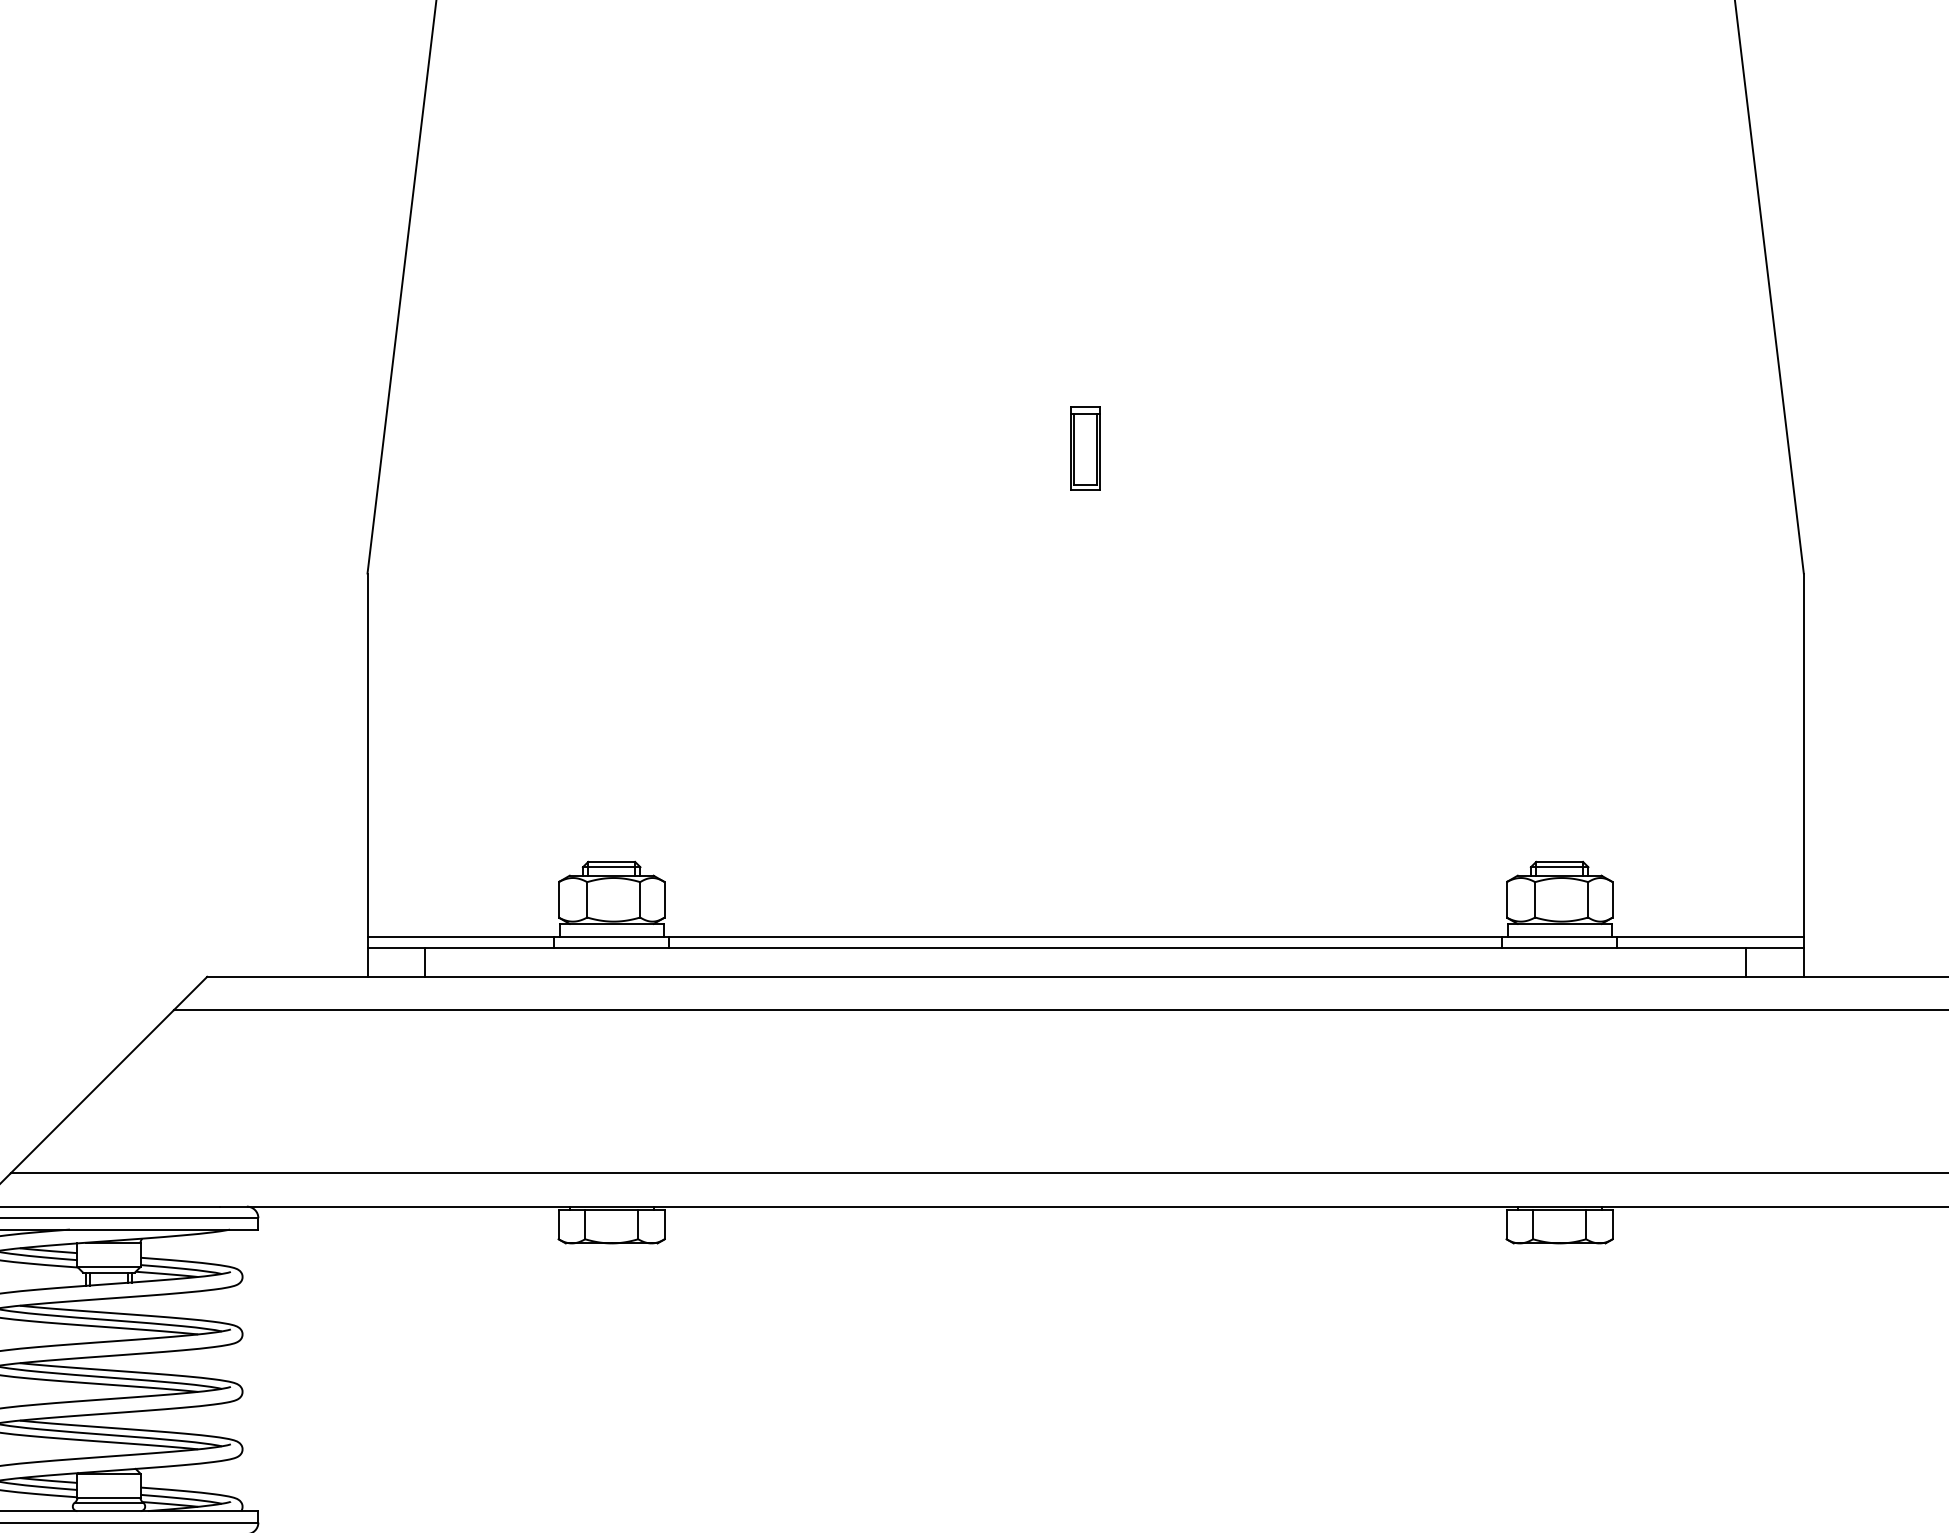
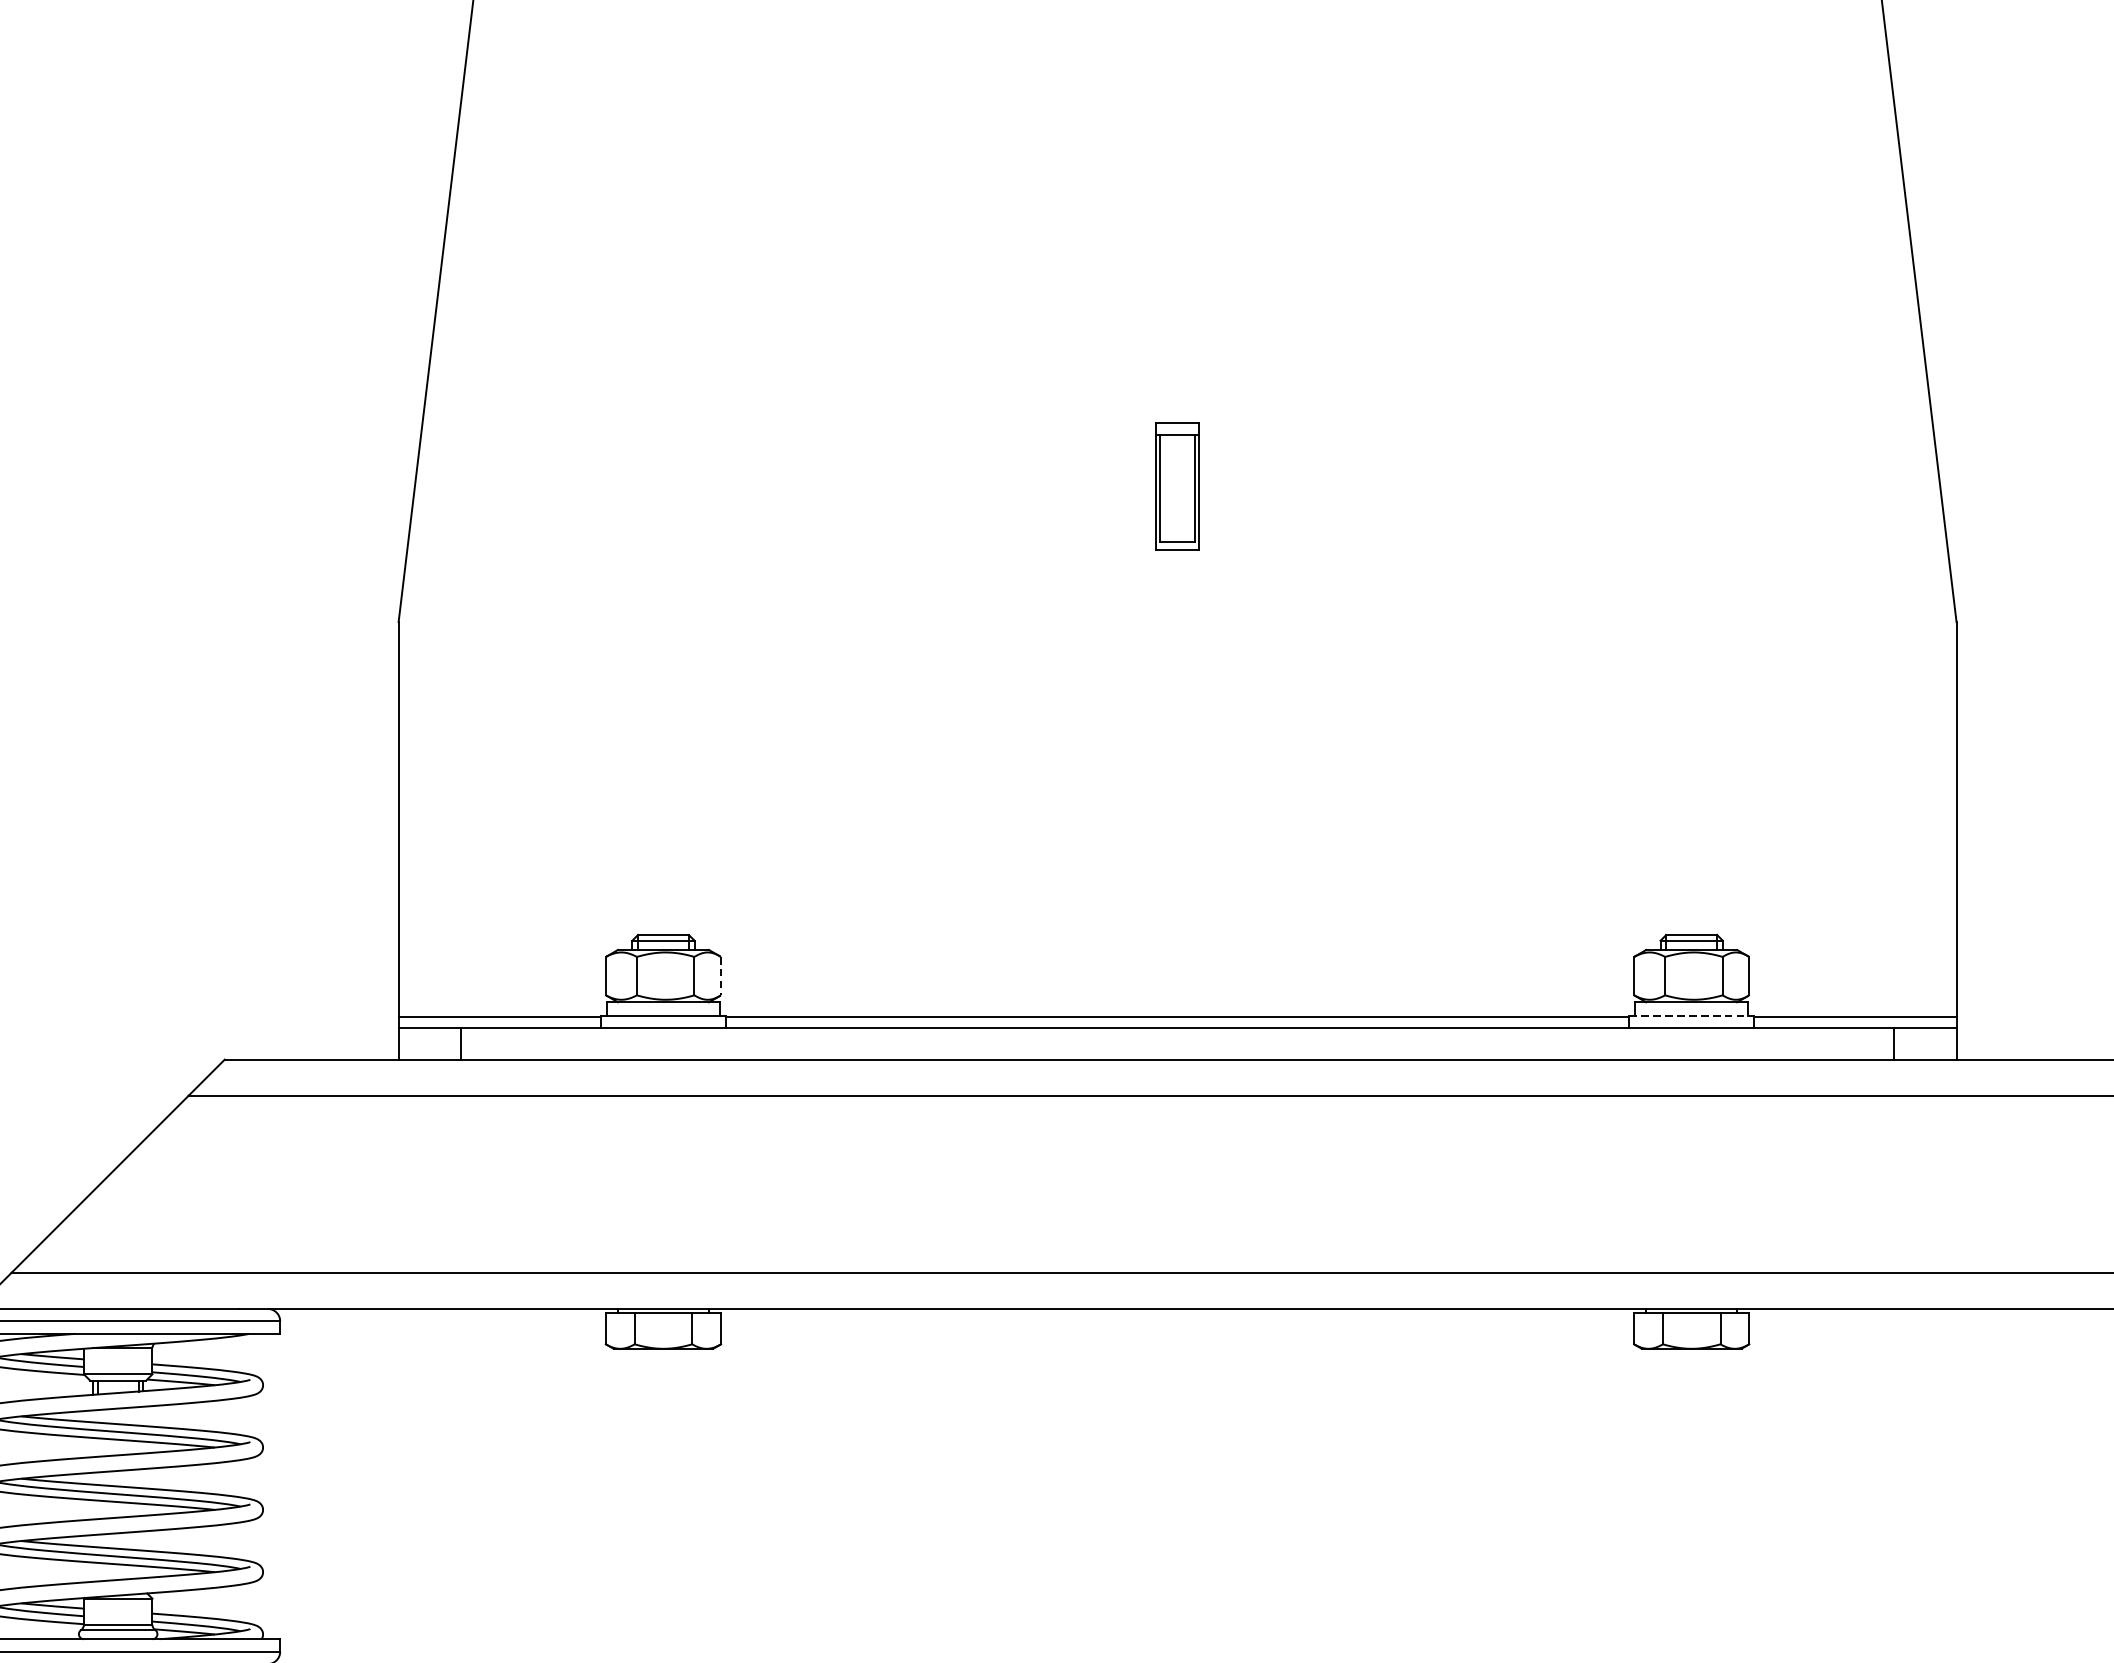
part: (1085, 448) -> (1177, 486), size x1.4
line: (664, 899) -> (720, 975), solid -> dashed
line: (1560, 936) -> (1692, 1015), solid -> dashed

